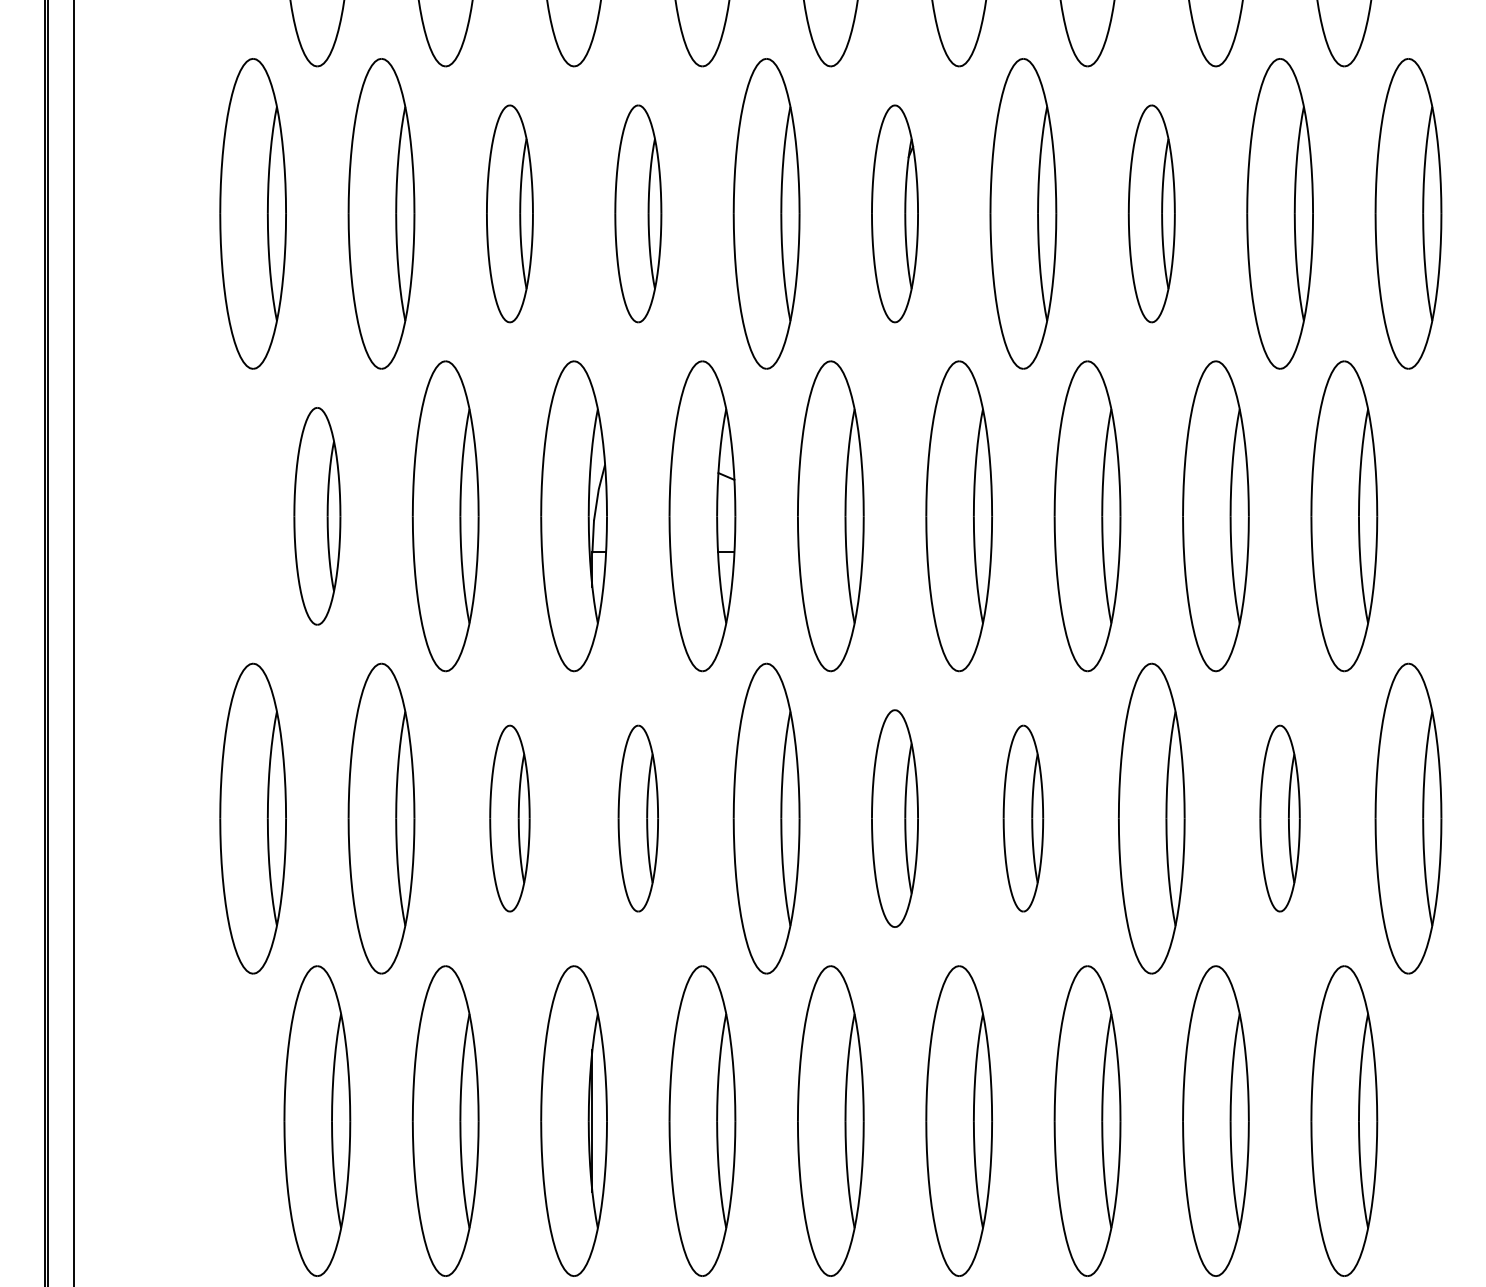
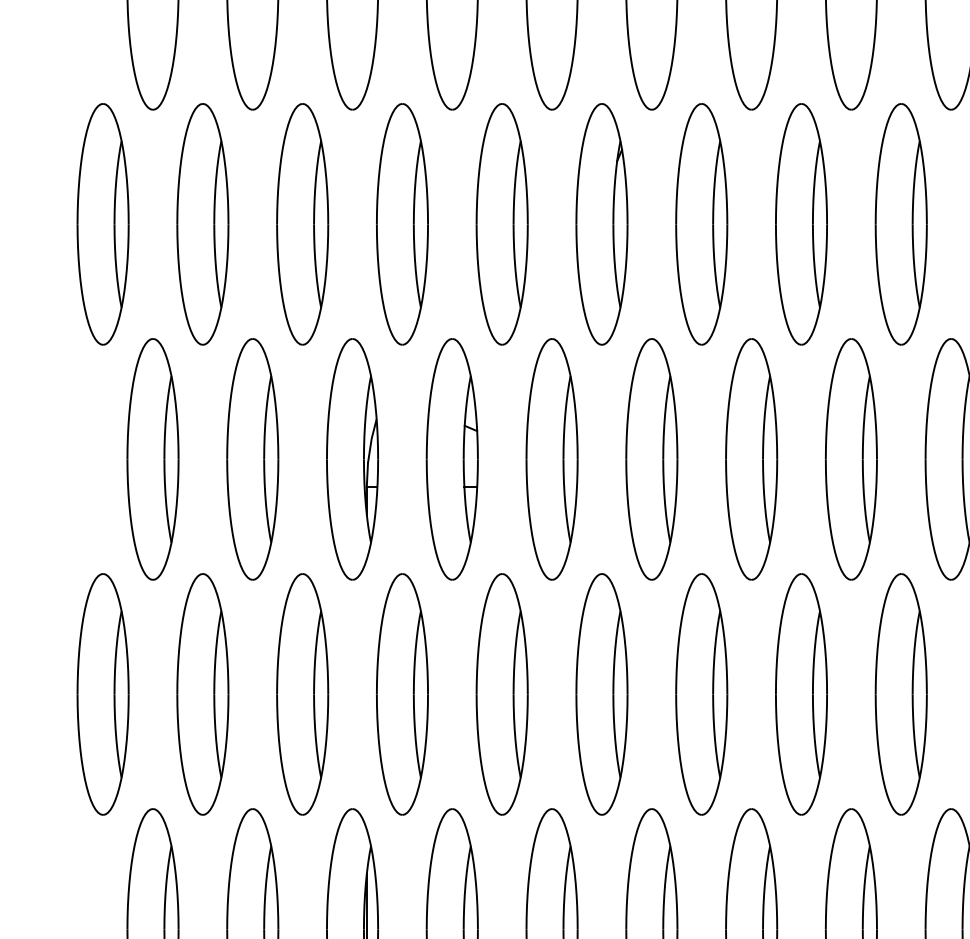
part: (509, 213) -> (302, 224), size x1.43
part: (638, 213) -> (402, 224), size x1.43
part: (894, 213) -> (601, 224), size x1.43
part: (1151, 213) -> (801, 224), size x1.43
part: (317, 516) -> (153, 459), size x1.43
part: (509, 818) -> (302, 694), size x1.67
part: (638, 818) -> (402, 694), size x1.67
part: (894, 818) -> (601, 694), size x1.43
part: (1023, 818) -> (701, 694), size x1.67
part: (1279, 818) -> (900, 694), size x1.67

